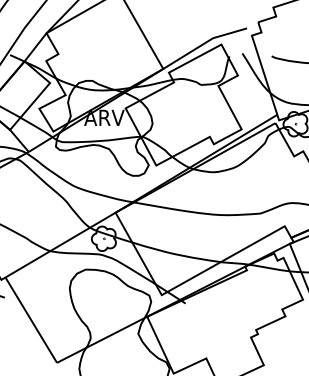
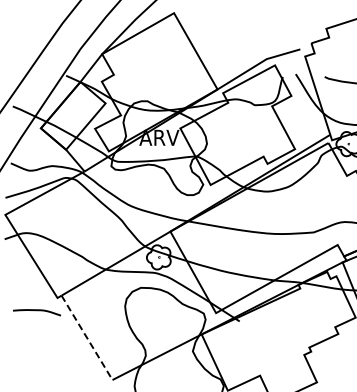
line: (31, 320) -> (87, 338), solid -> dashed

